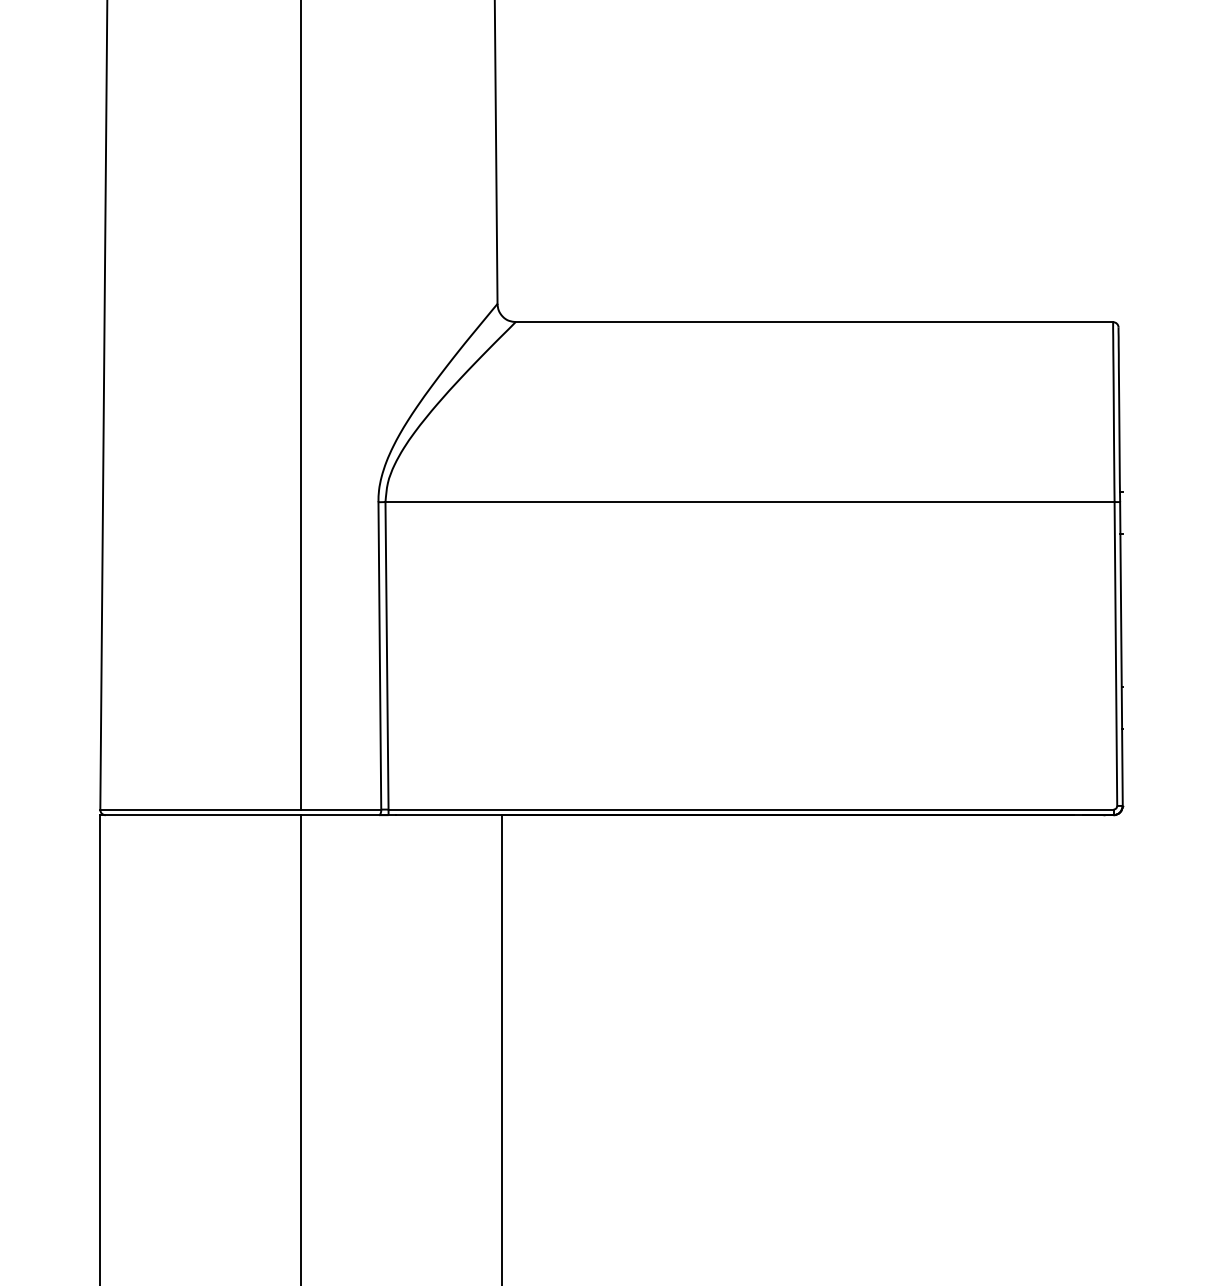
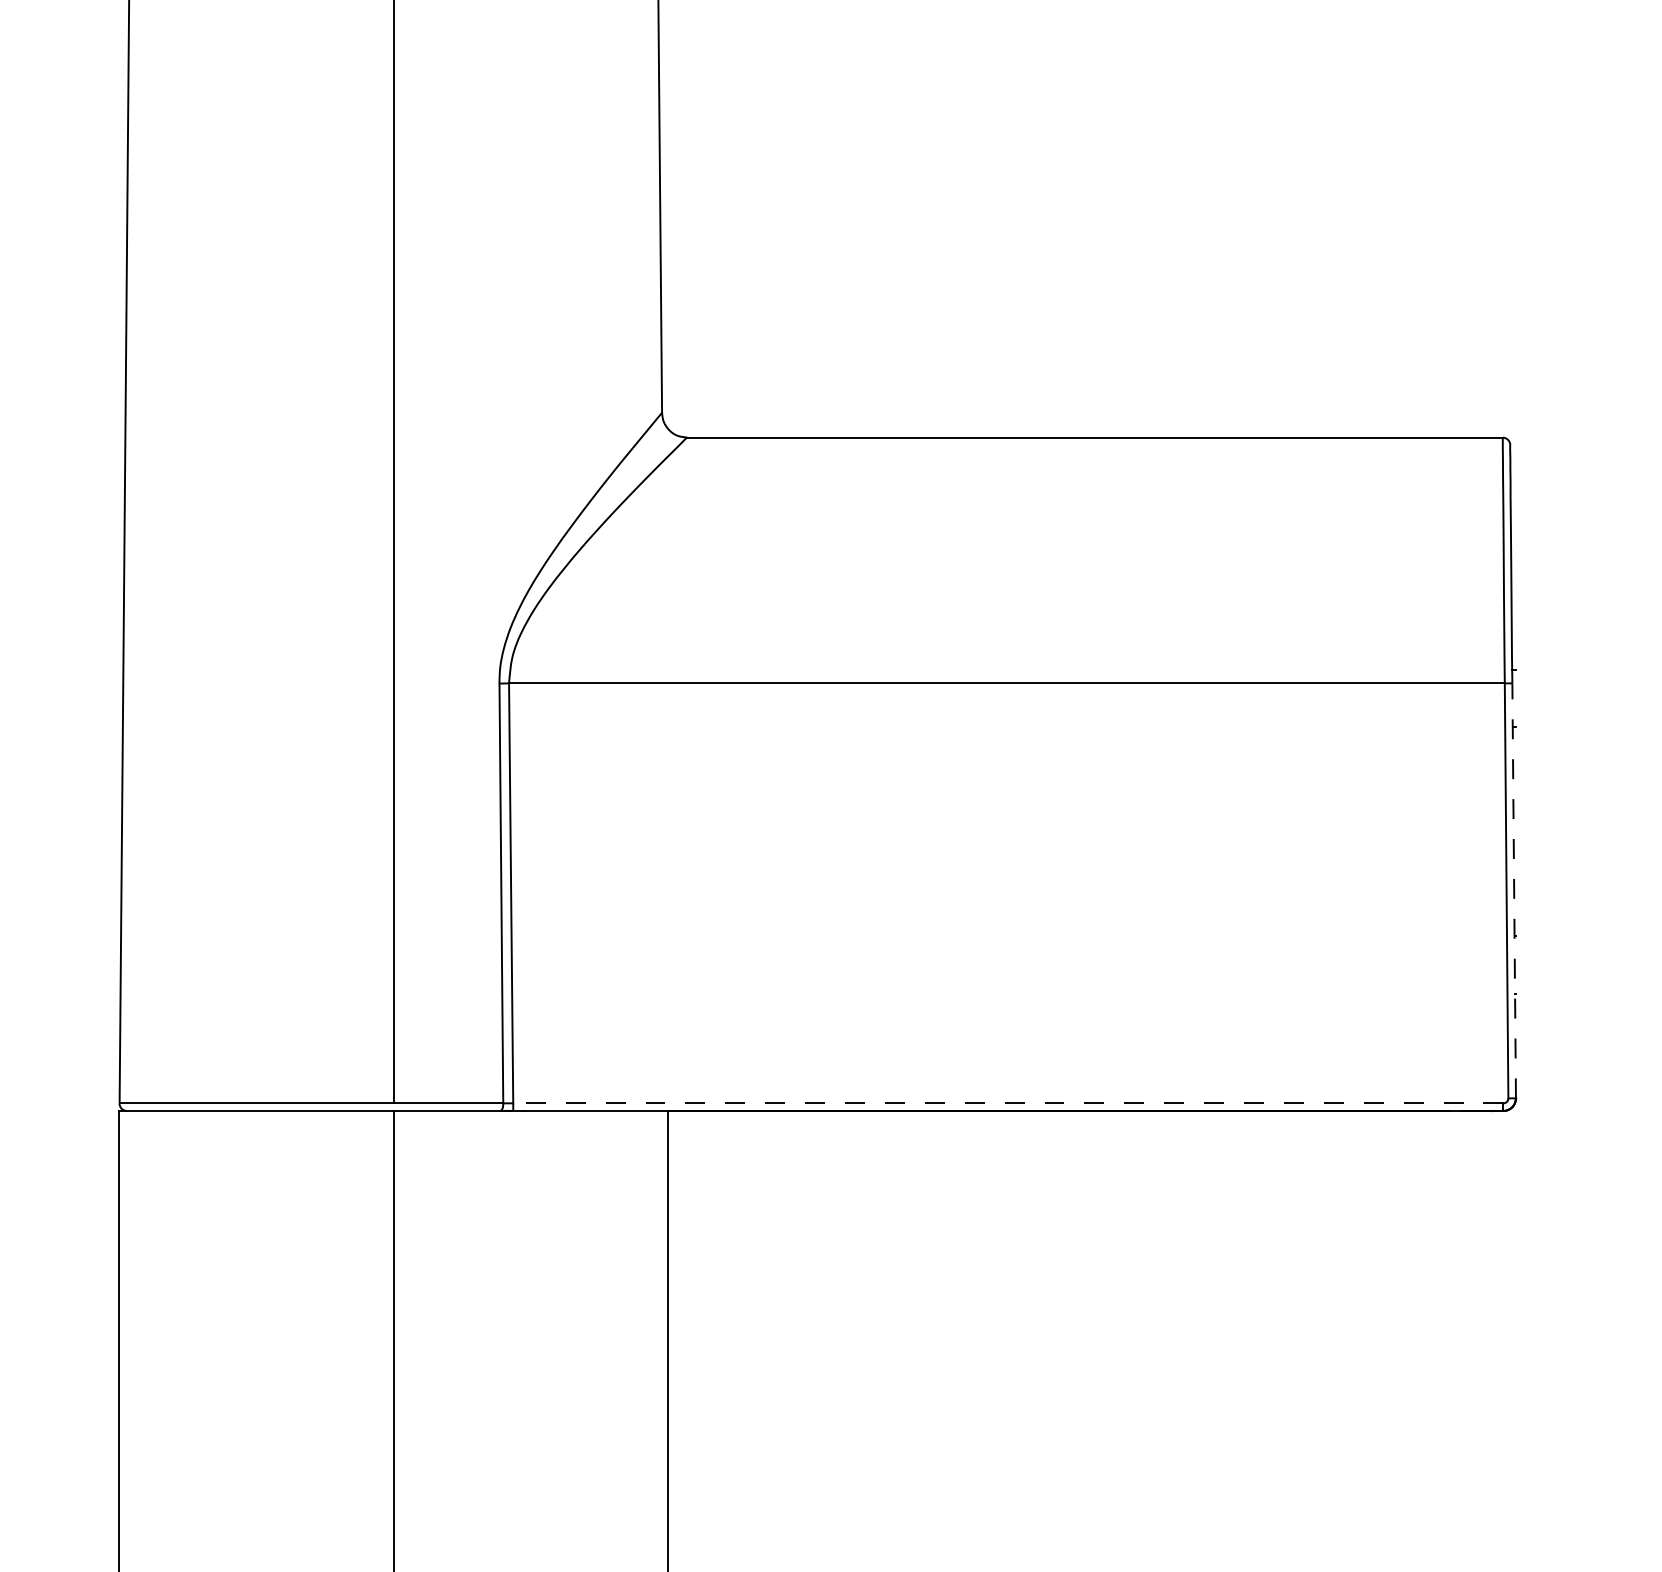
line: (1121, 654) -> (1514, 891), solid -> dashed
line: (751, 809) -> (1008, 1103), solid -> dashed

